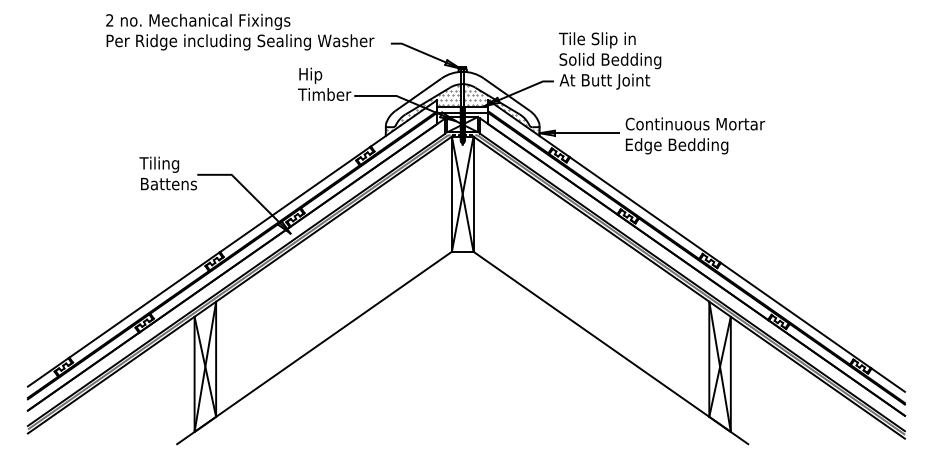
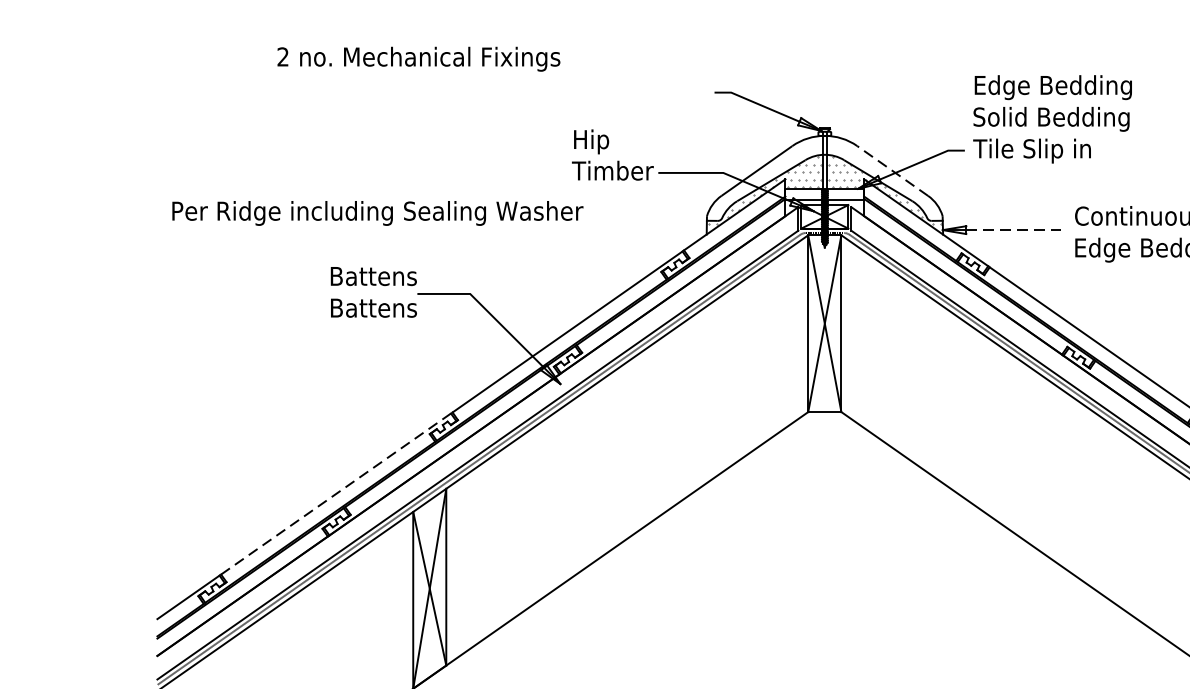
text: (610, 40) -> (1051, 87), Tile Slip in -> Edge Bedding
text: (240, 42) -> (377, 213), moved
text: (604, 81) -> (1042, 150), At Butt Joint -> Tile Slip in
line: (506, 94) -> (892, 170), solid -> dashed
line: (588, 133) -> (1017, 230), solid -> dashed
text: (167, 164) -> (371, 278), Tiling -> Battens
line: (144, 304) -> (336, 493), solid -> dashed

